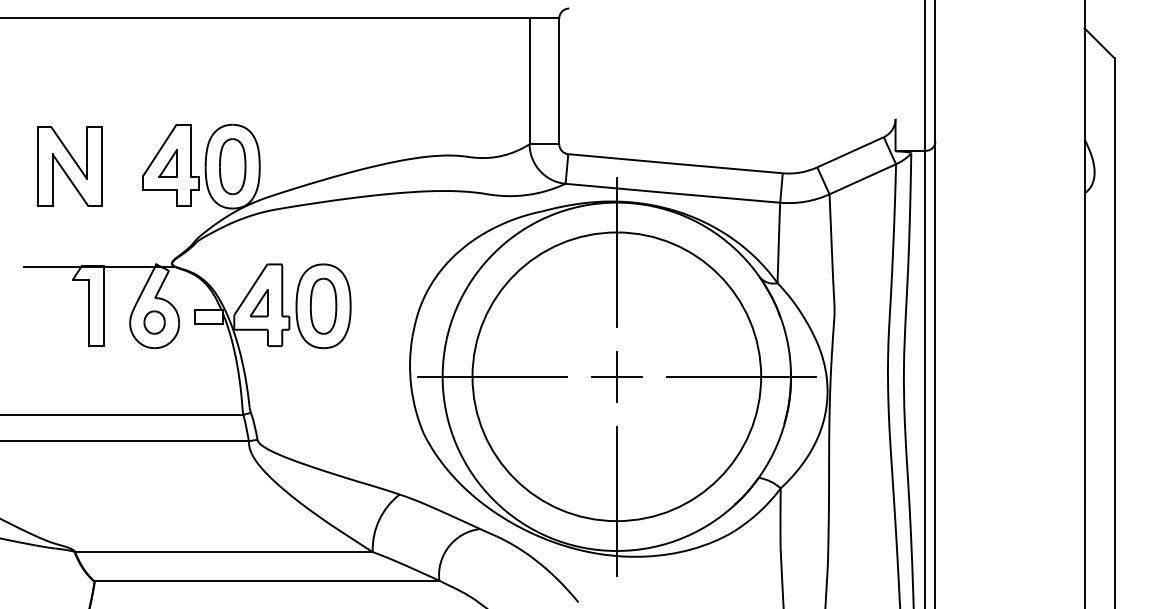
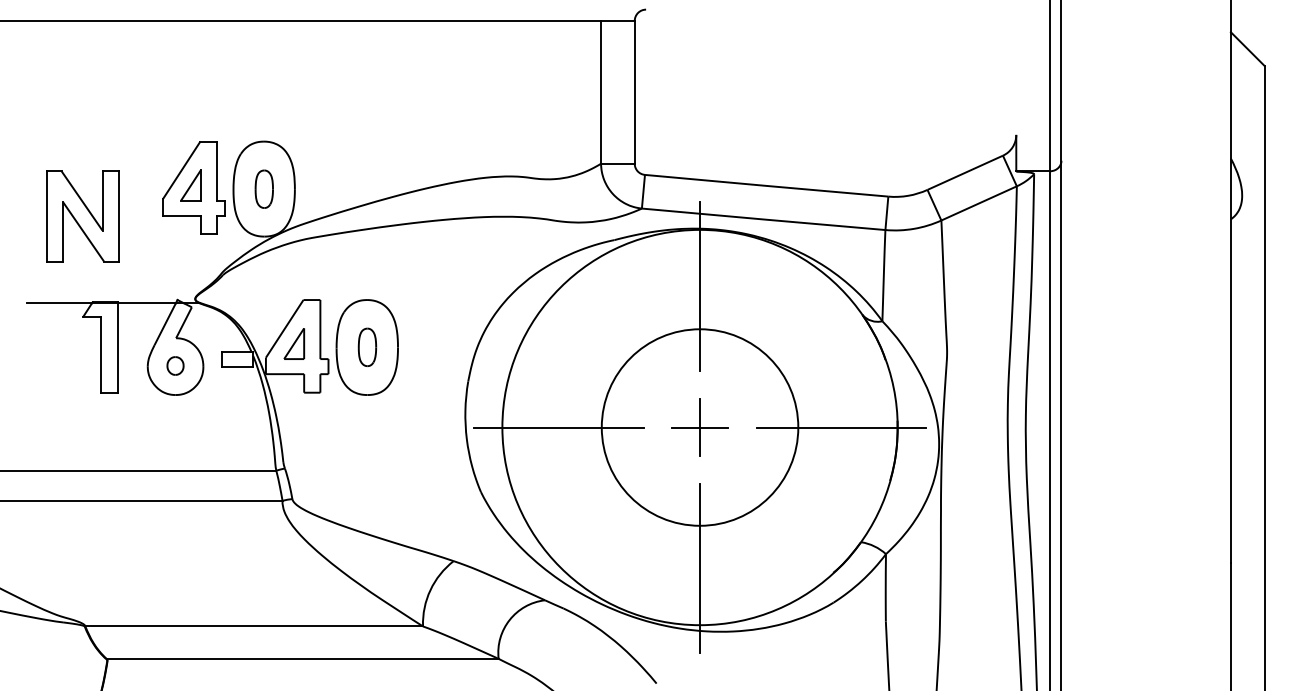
part: (69, 166) -> (82, 216), moved
part: (232, 166) -> (263, 188), size x0.6
part: (323, 305) -> (367, 346), size x0.6
part: (154, 322) -> (175, 365), size x0.7
circle: (616, 376) -> (699, 427), size x0.6

